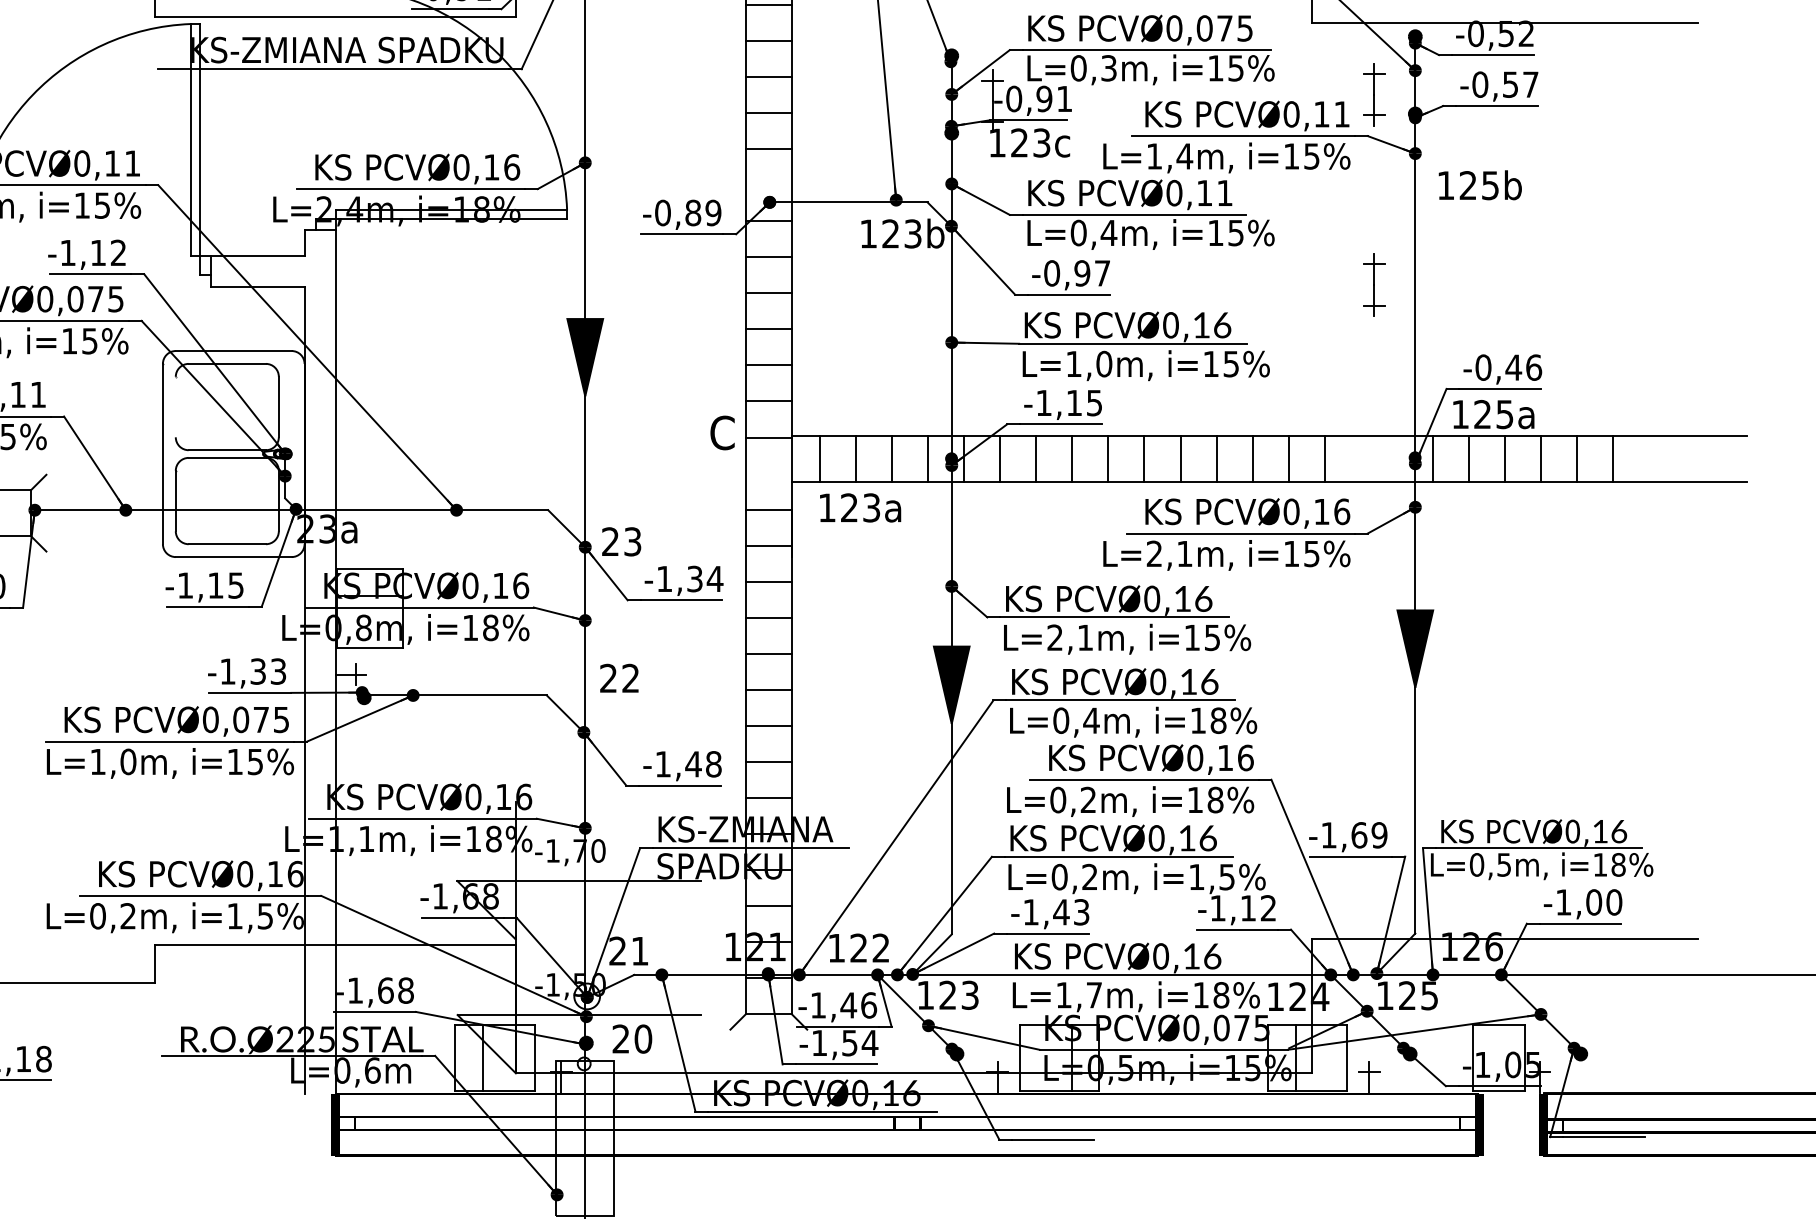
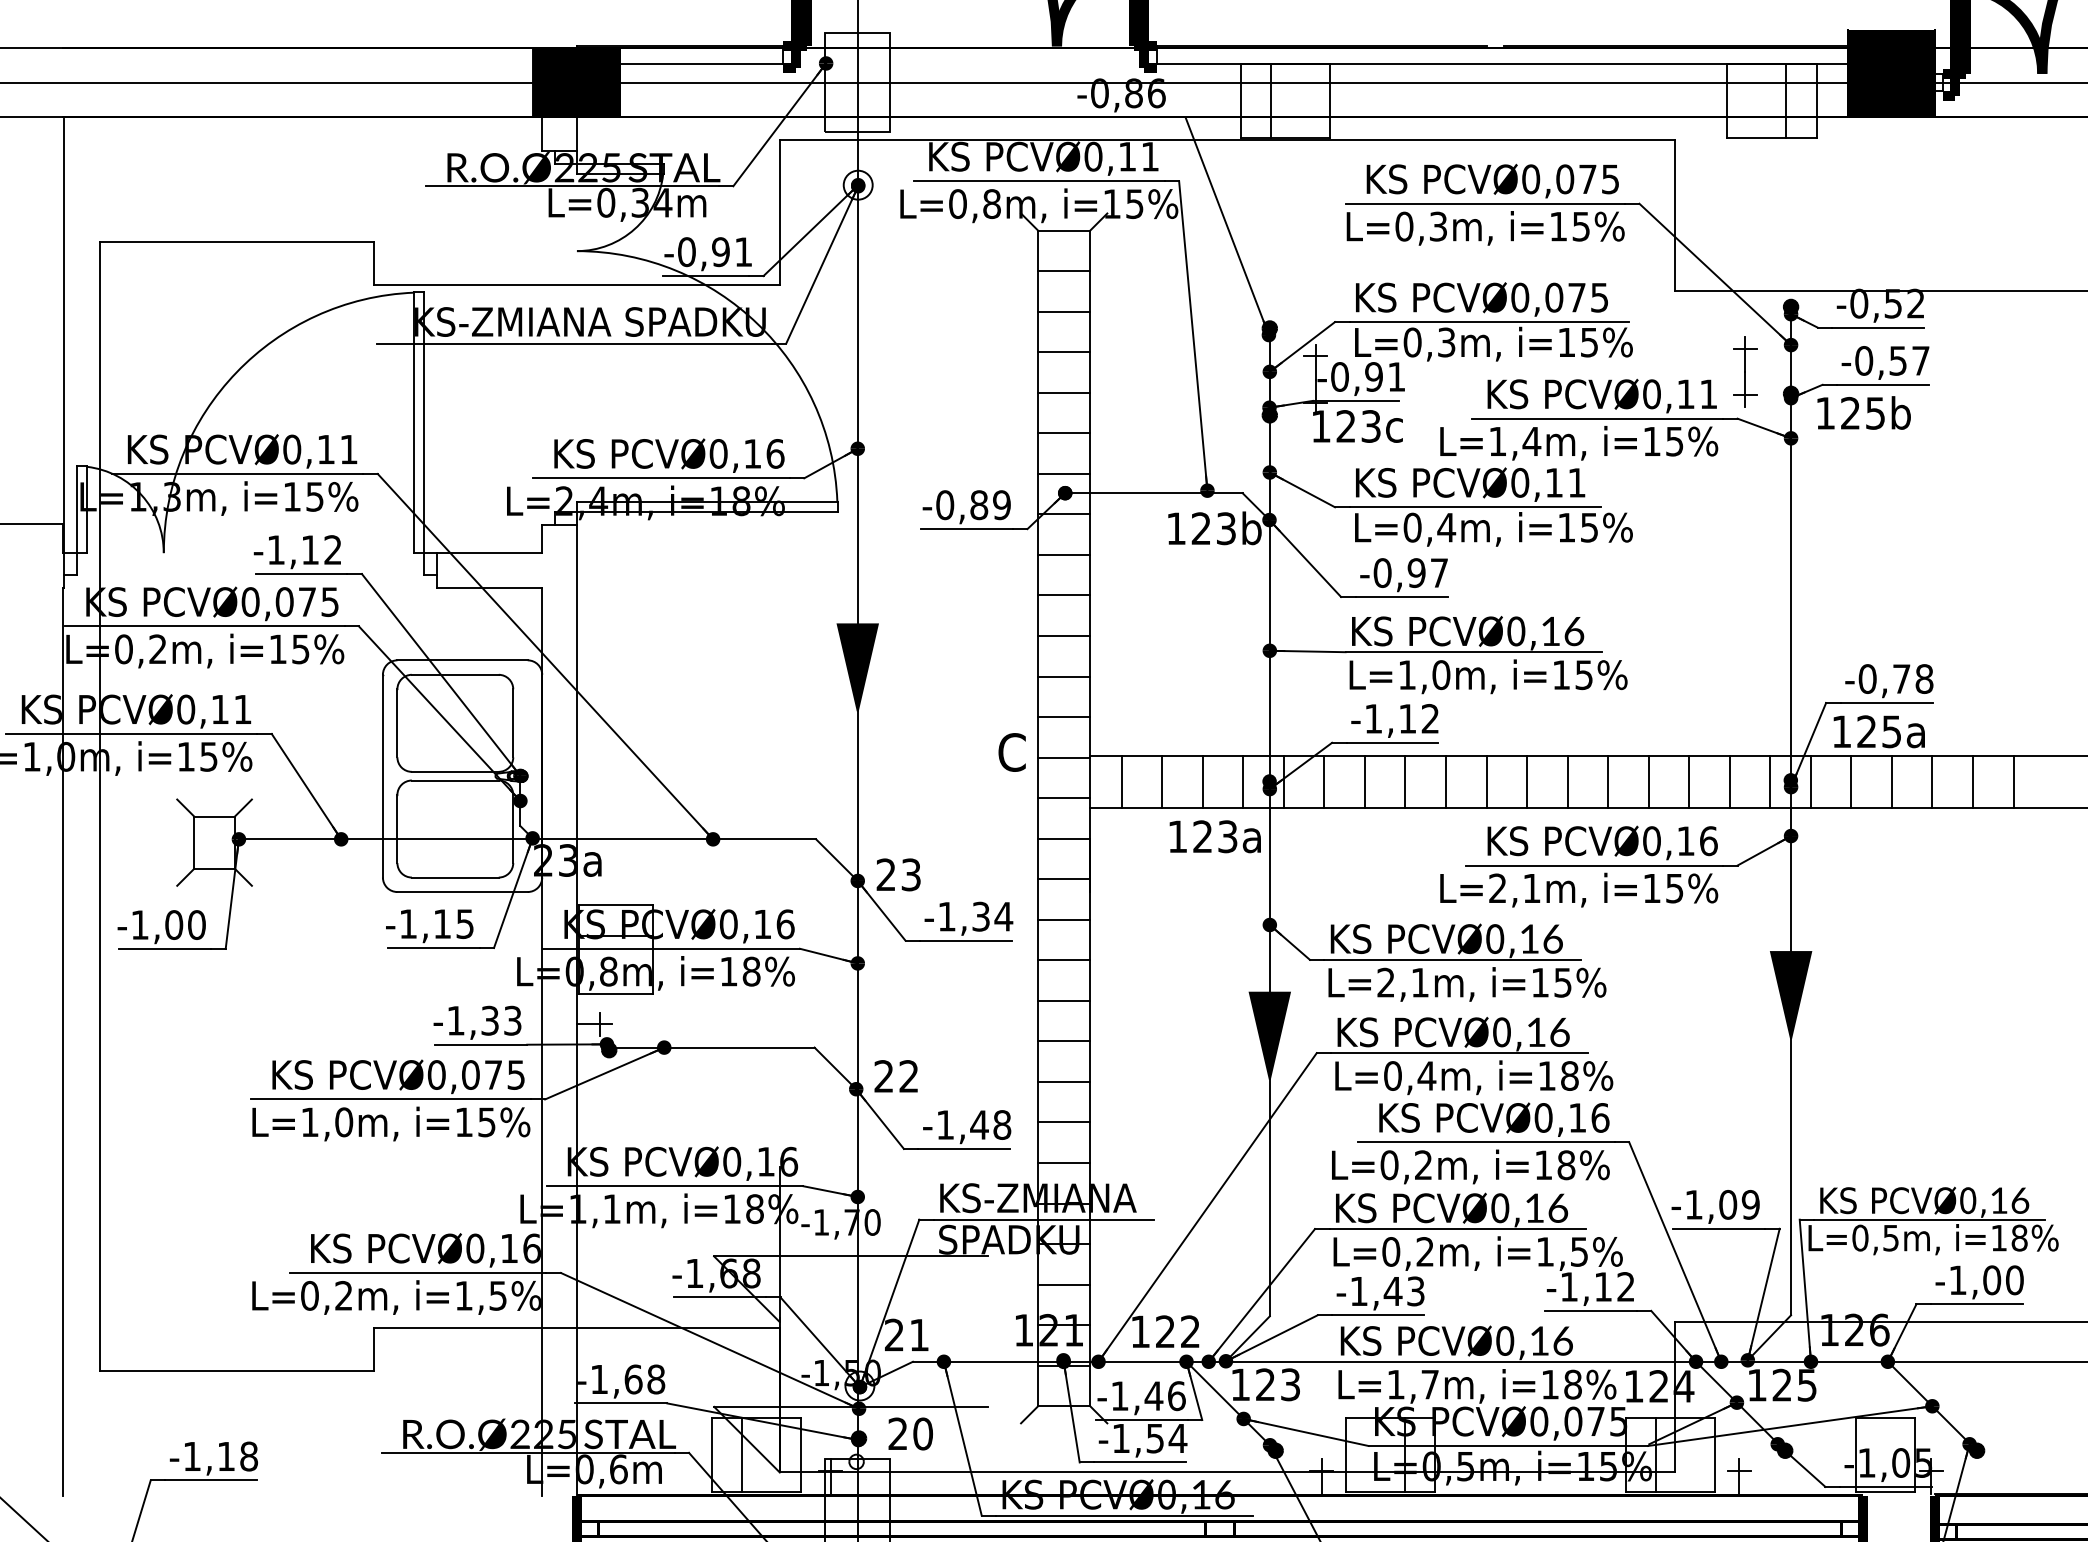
line: (769, 184) -> (1064, 473), added
text: (1479, 184) -> (1863, 412), moved
part: (1374, 284) -> (1745, 585), removed
text: (1523, 367) -> (1912, 678), -0,46 -> -0,78
text: (1093, 402) -> (1429, 718), -1,15 -> -1,12
line: (175, 407) -> (397, 723), added
line: (1360, 458) -> (1729, 781), added
line: (1397, 458) -> (1770, 781), added
line: (769, 473) -> (1064, 798), added
text: (859, 507) -> (1214, 836), moved
text: (618, 678) -> (895, 1076), moved
text: (1359, 834) -> (1728, 1204), -1,69 -> -1,09

